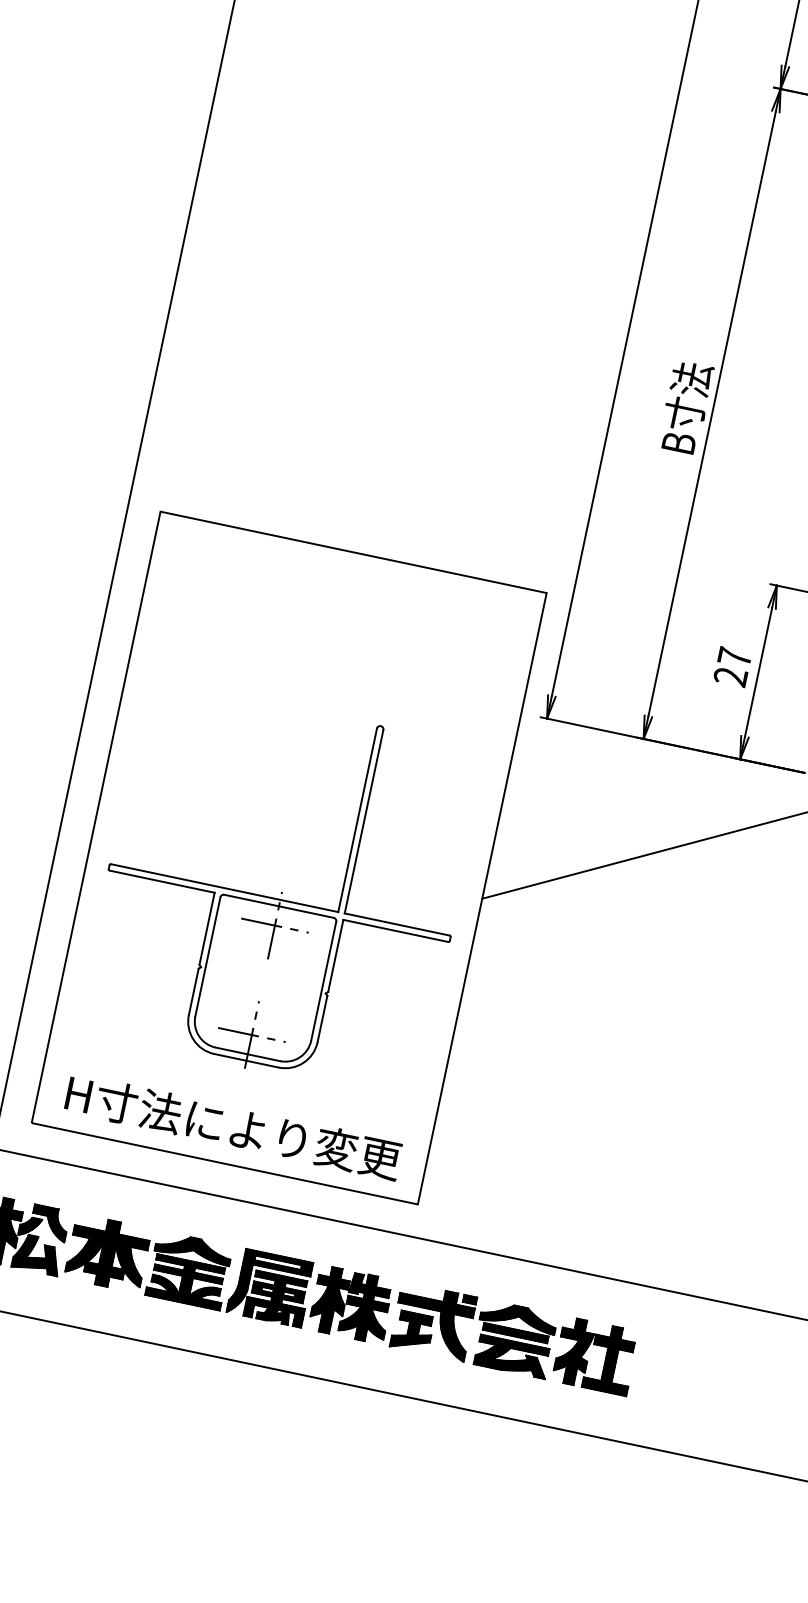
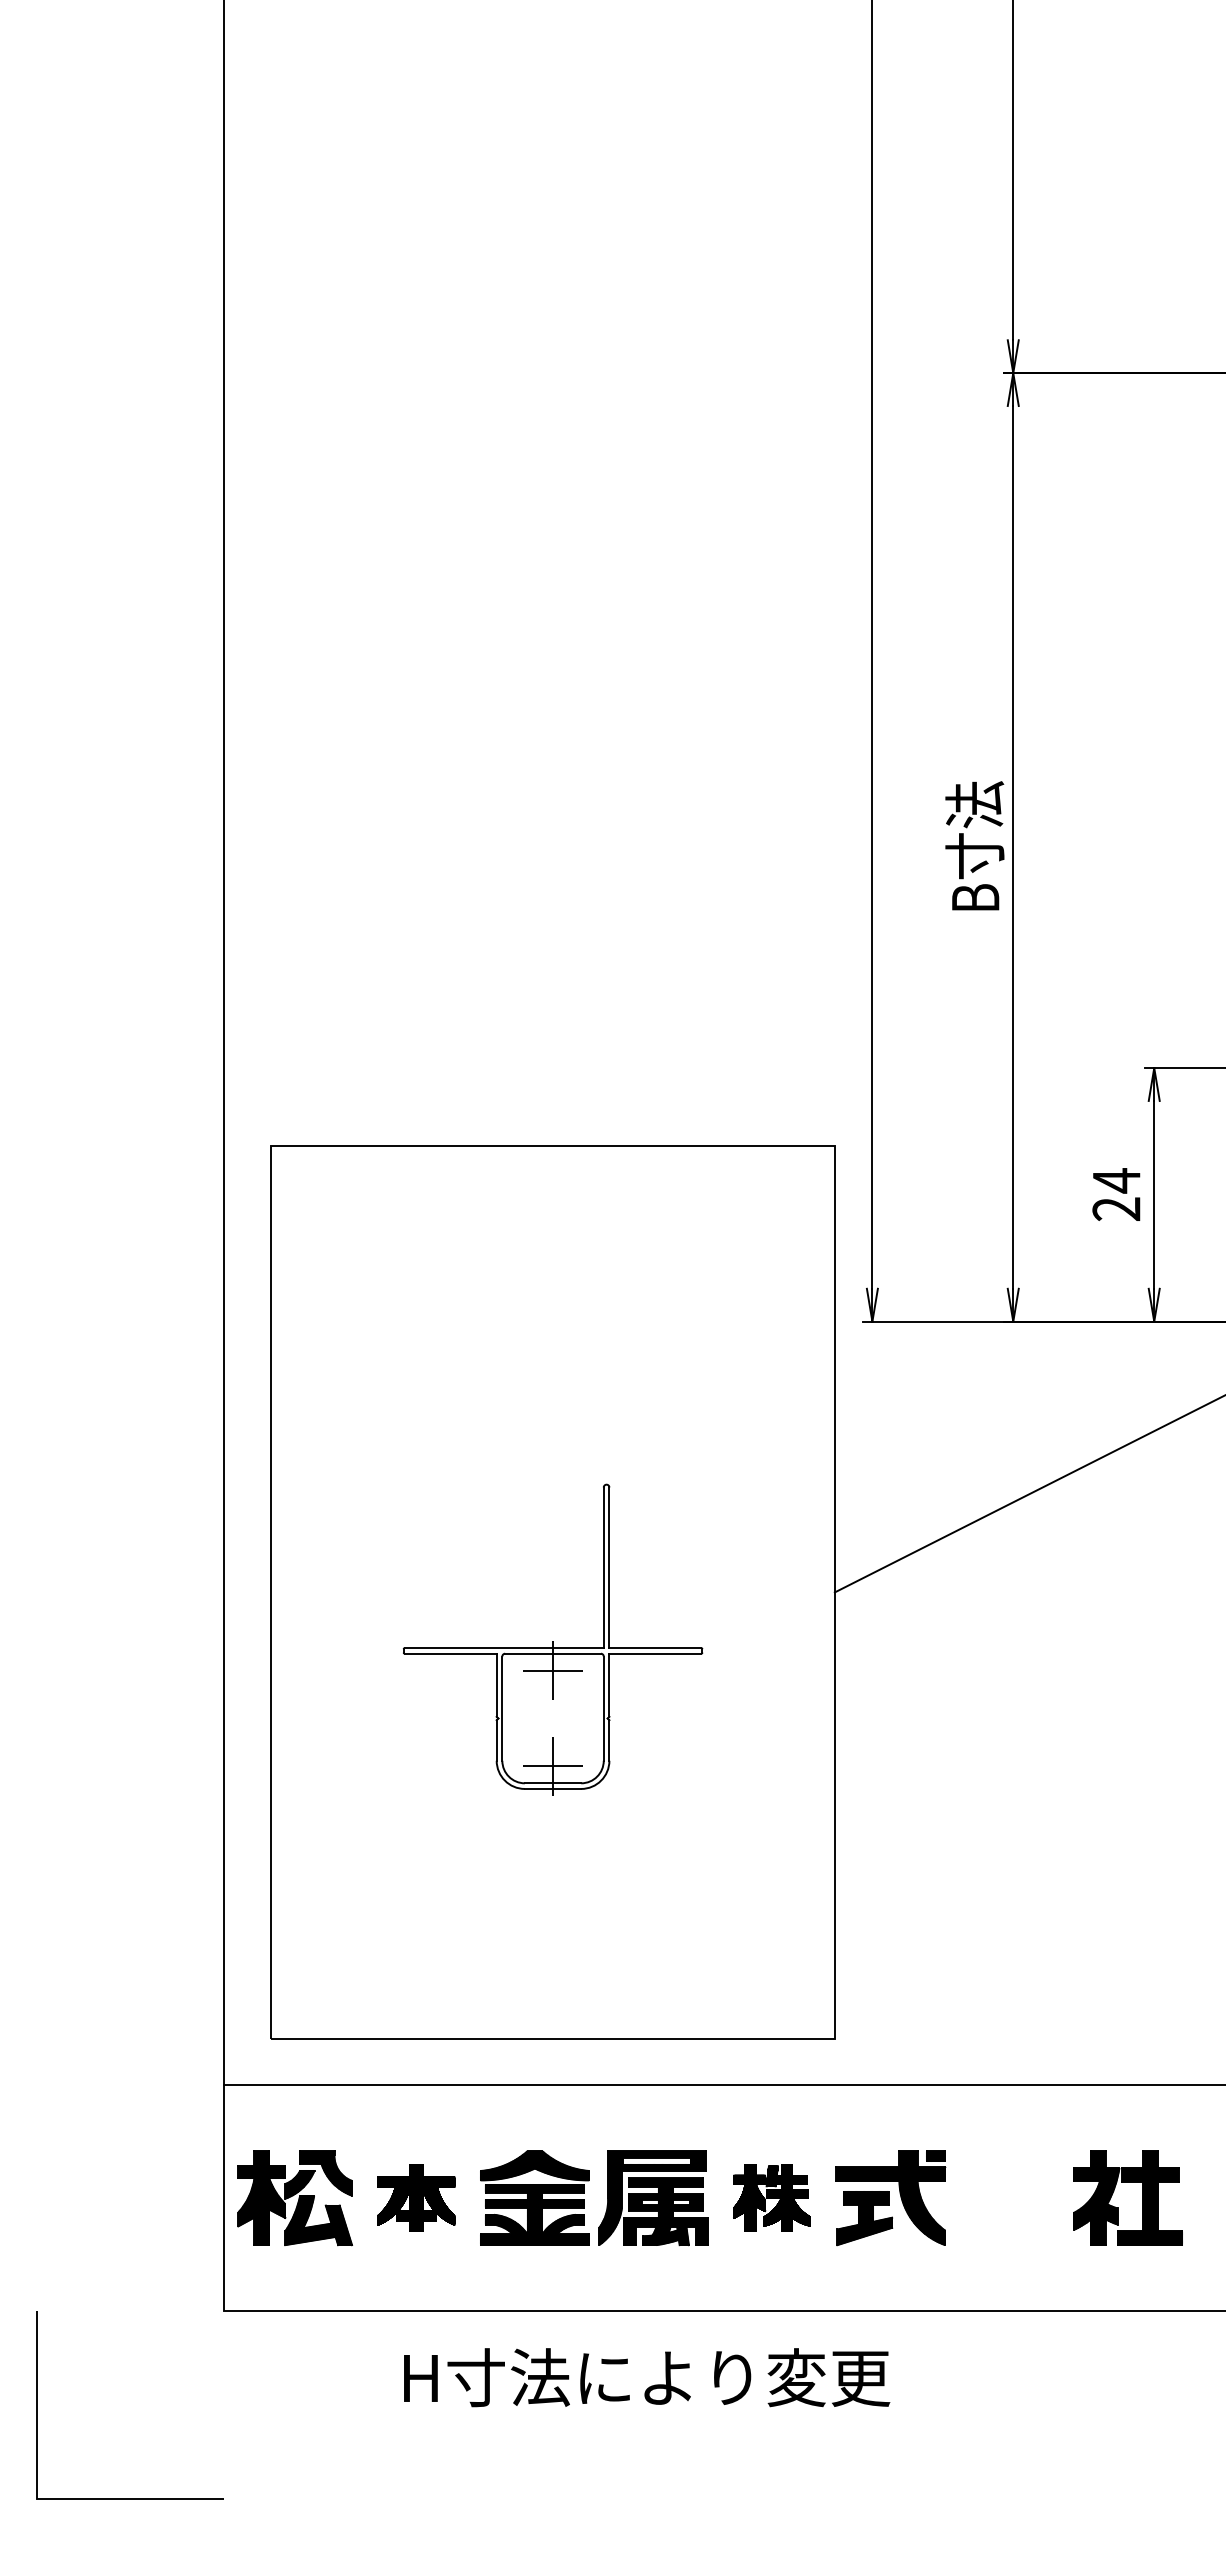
text: (734, 657) -> (1116, 1180), 27 -> 24
part: (282, 890) -> (552, 1639), size x0.6
text: (234, 1127) -> (647, 2377), moved
part: (108, 1252) -> (416, 2197), size x0.7
part: (351, 1304) -> (771, 2197), size x0.7
part: (514, 1339) -> (1009, 2198), removed

